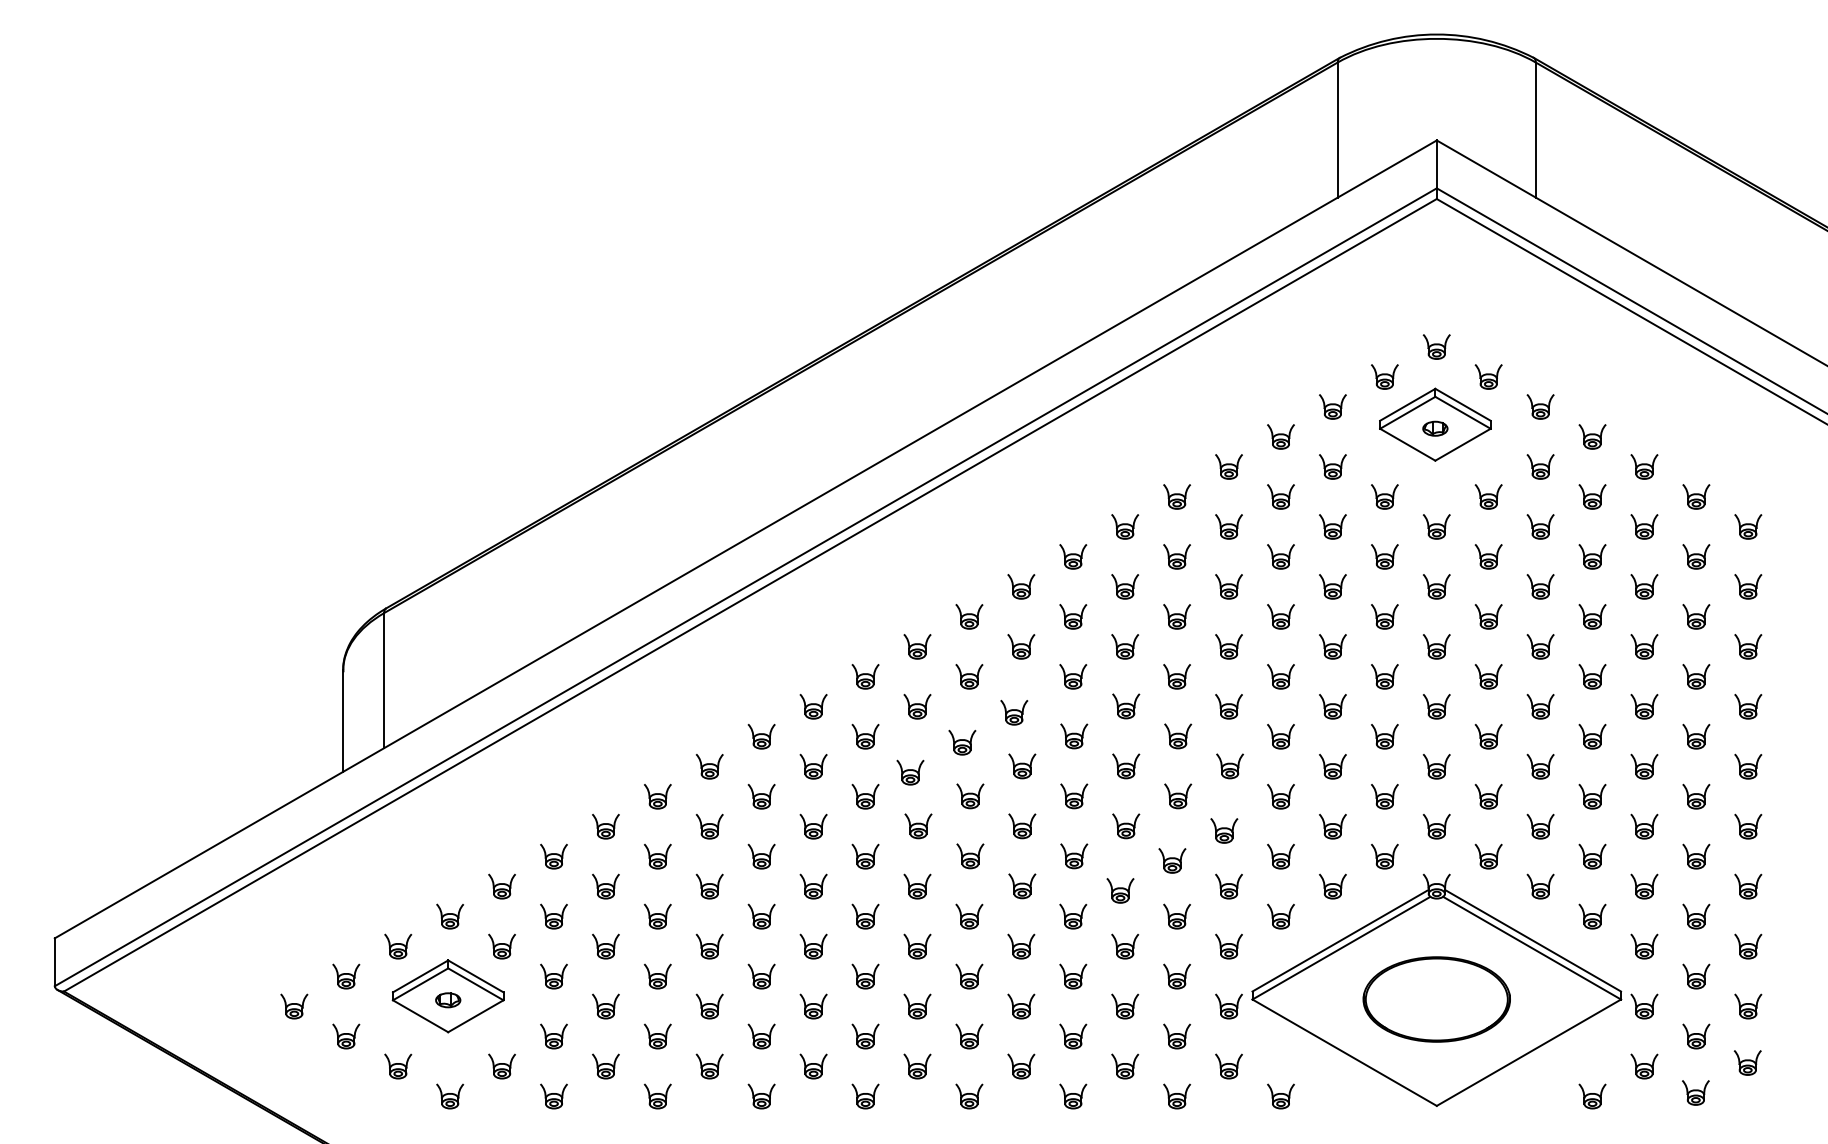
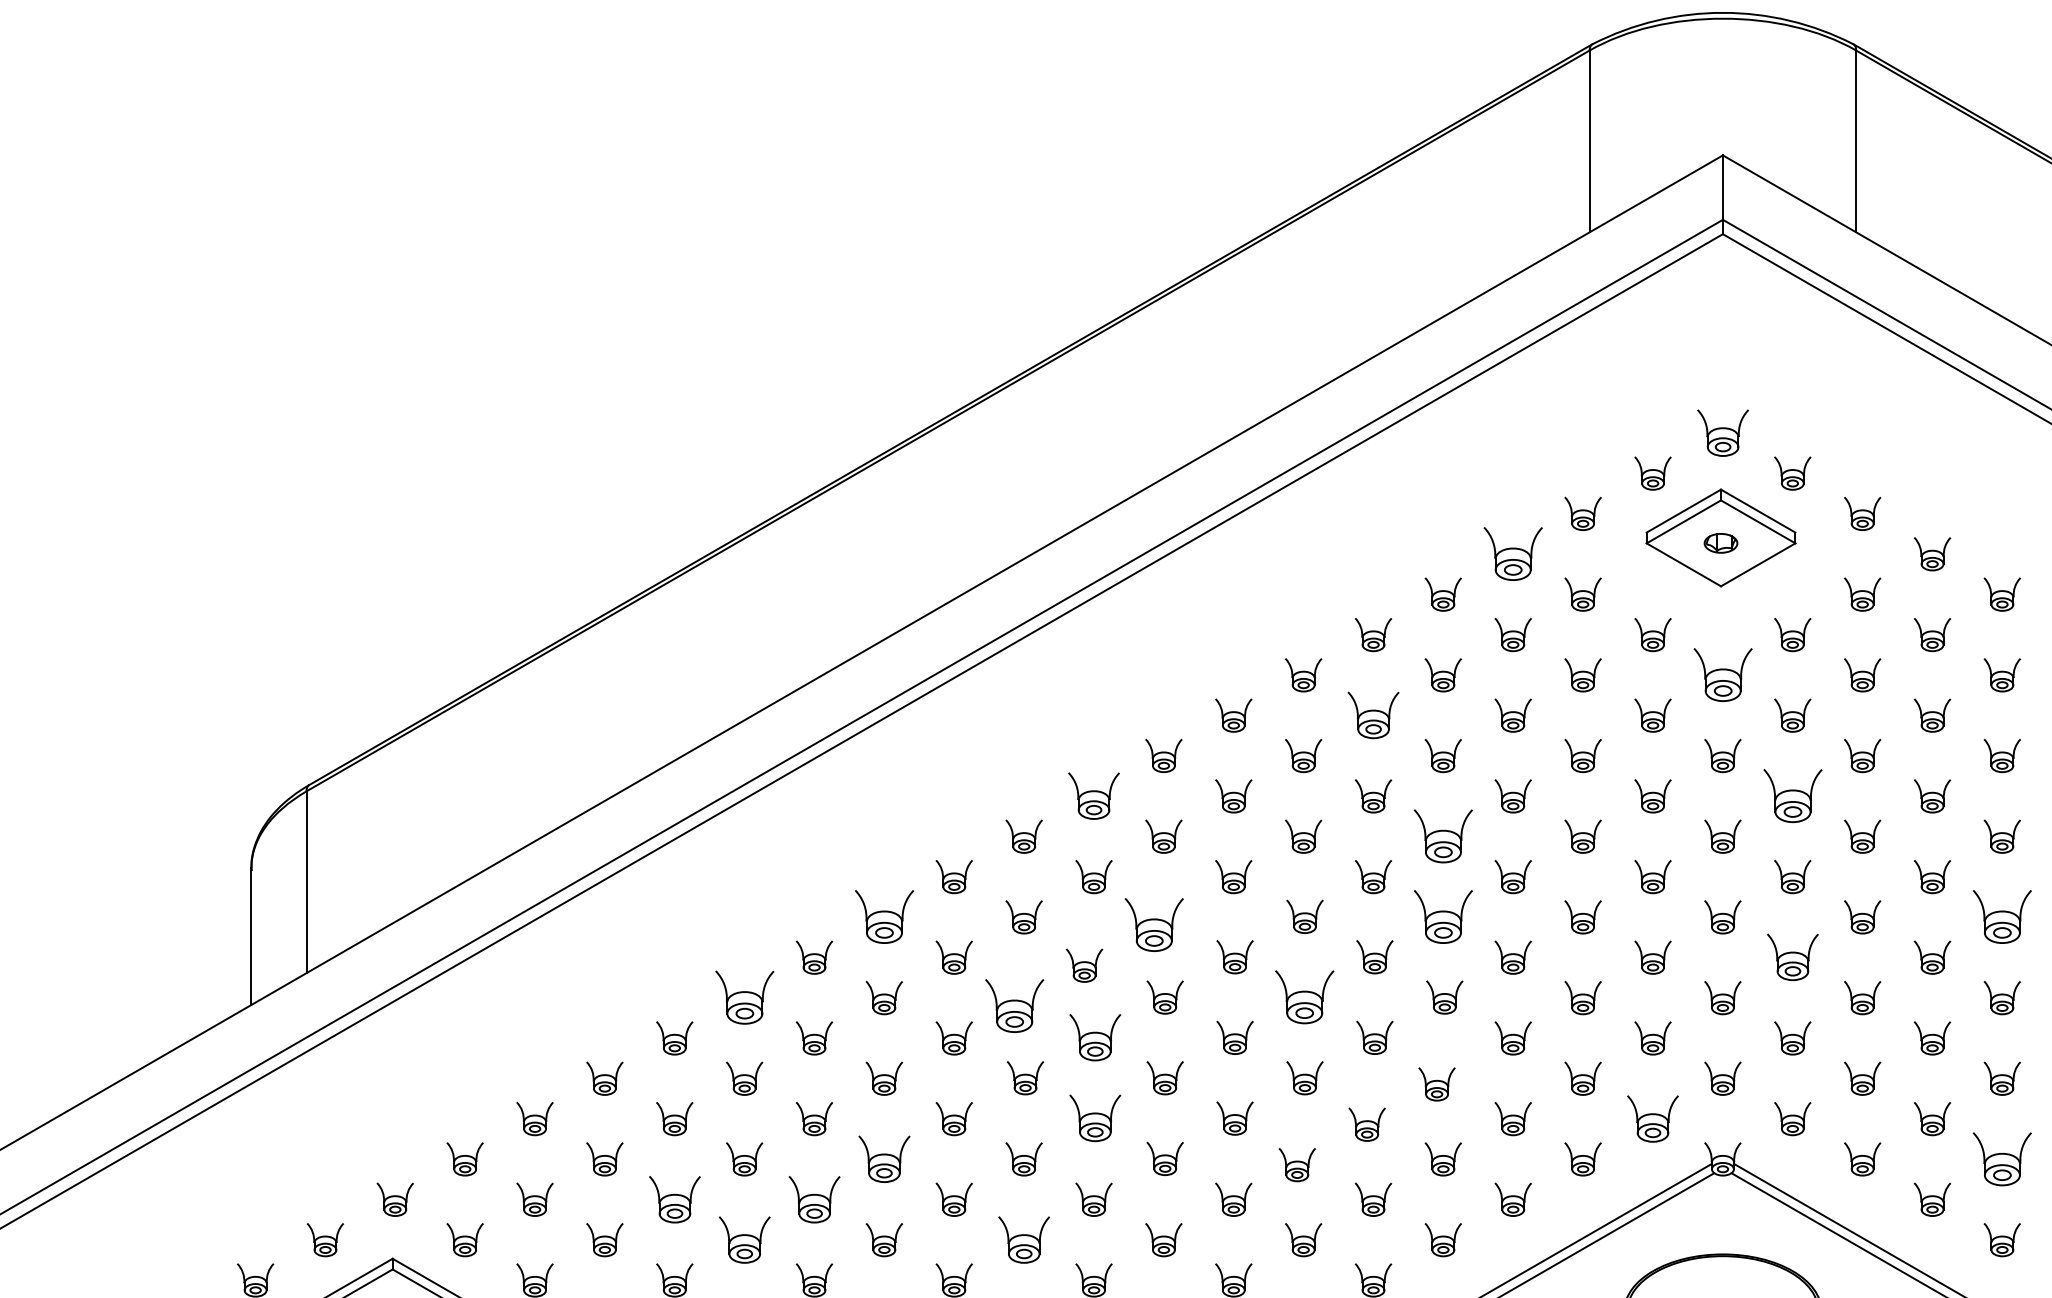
part: (1436, 346) -> (1722, 432), size x1.4
part: (1280, 436) -> (1512, 553), size x1.6
part: (1436, 526) -> (1722, 674), size x1.6
part: (1176, 556) -> (1372, 715), size x1.4
part: (969, 616) -> (1094, 795), size x1.4
part: (1488, 616) -> (1792, 795), size x1.6
part: (1228, 646) -> (1442, 836), size x1.6
part: (813, 706) -> (884, 917), size x1.6
part: (1228, 706) -> (1442, 917), size x1.6
part: (1644, 706) -> (2002, 917), size x1.6
part: (1014, 712) -> (1154, 925), size x1.6
part: (1488, 736) -> (1792, 957), size x1.4
part: (709, 766) -> (744, 997), size x1.6
part: (1126, 766) -> (1305, 997), size x1.6
part: (910, 772) -> (1014, 1005), size x1.6
part: (970, 796) -> (1095, 1038), size x1.4
part: (970, 856) -> (1095, 1118), size x1.4
part: (1384, 856) -> (1652, 1118), size x1.4
part: (813, 886) -> (884, 1159), size x1.4
part: (1644, 886) -> (2002, 1159), size x1.6
part: (657, 916) -> (674, 1199), size x1.4
part: (761, 916) -> (814, 1199), size x1.4
part: (709, 946) -> (744, 1240), size x1.4
part: (917, 946) -> (1024, 1240), size x1.4

